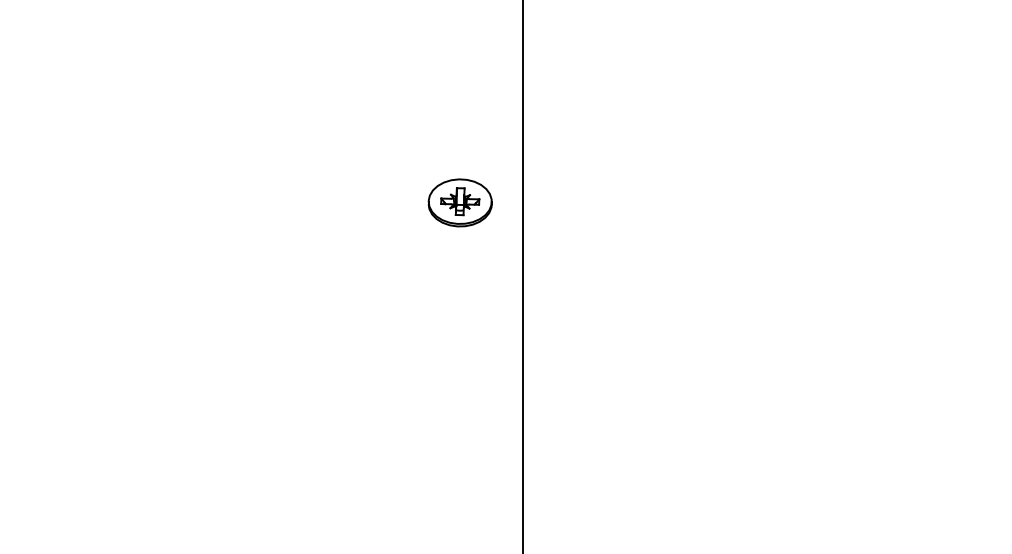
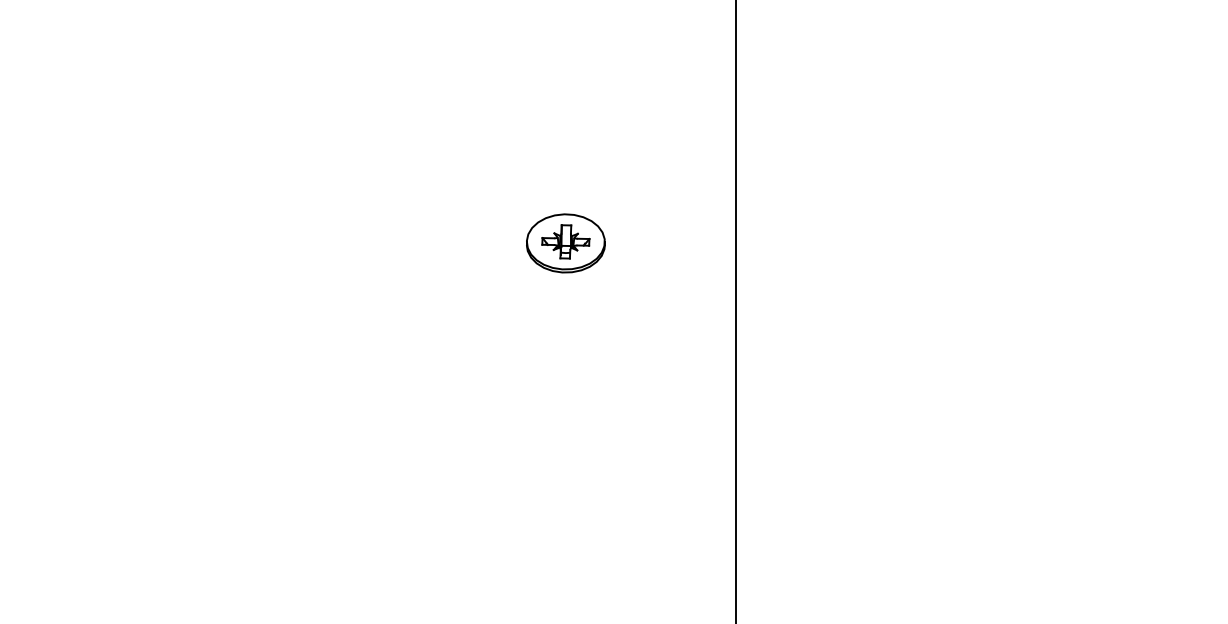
part: (459, 202) -> (564, 242), moved

